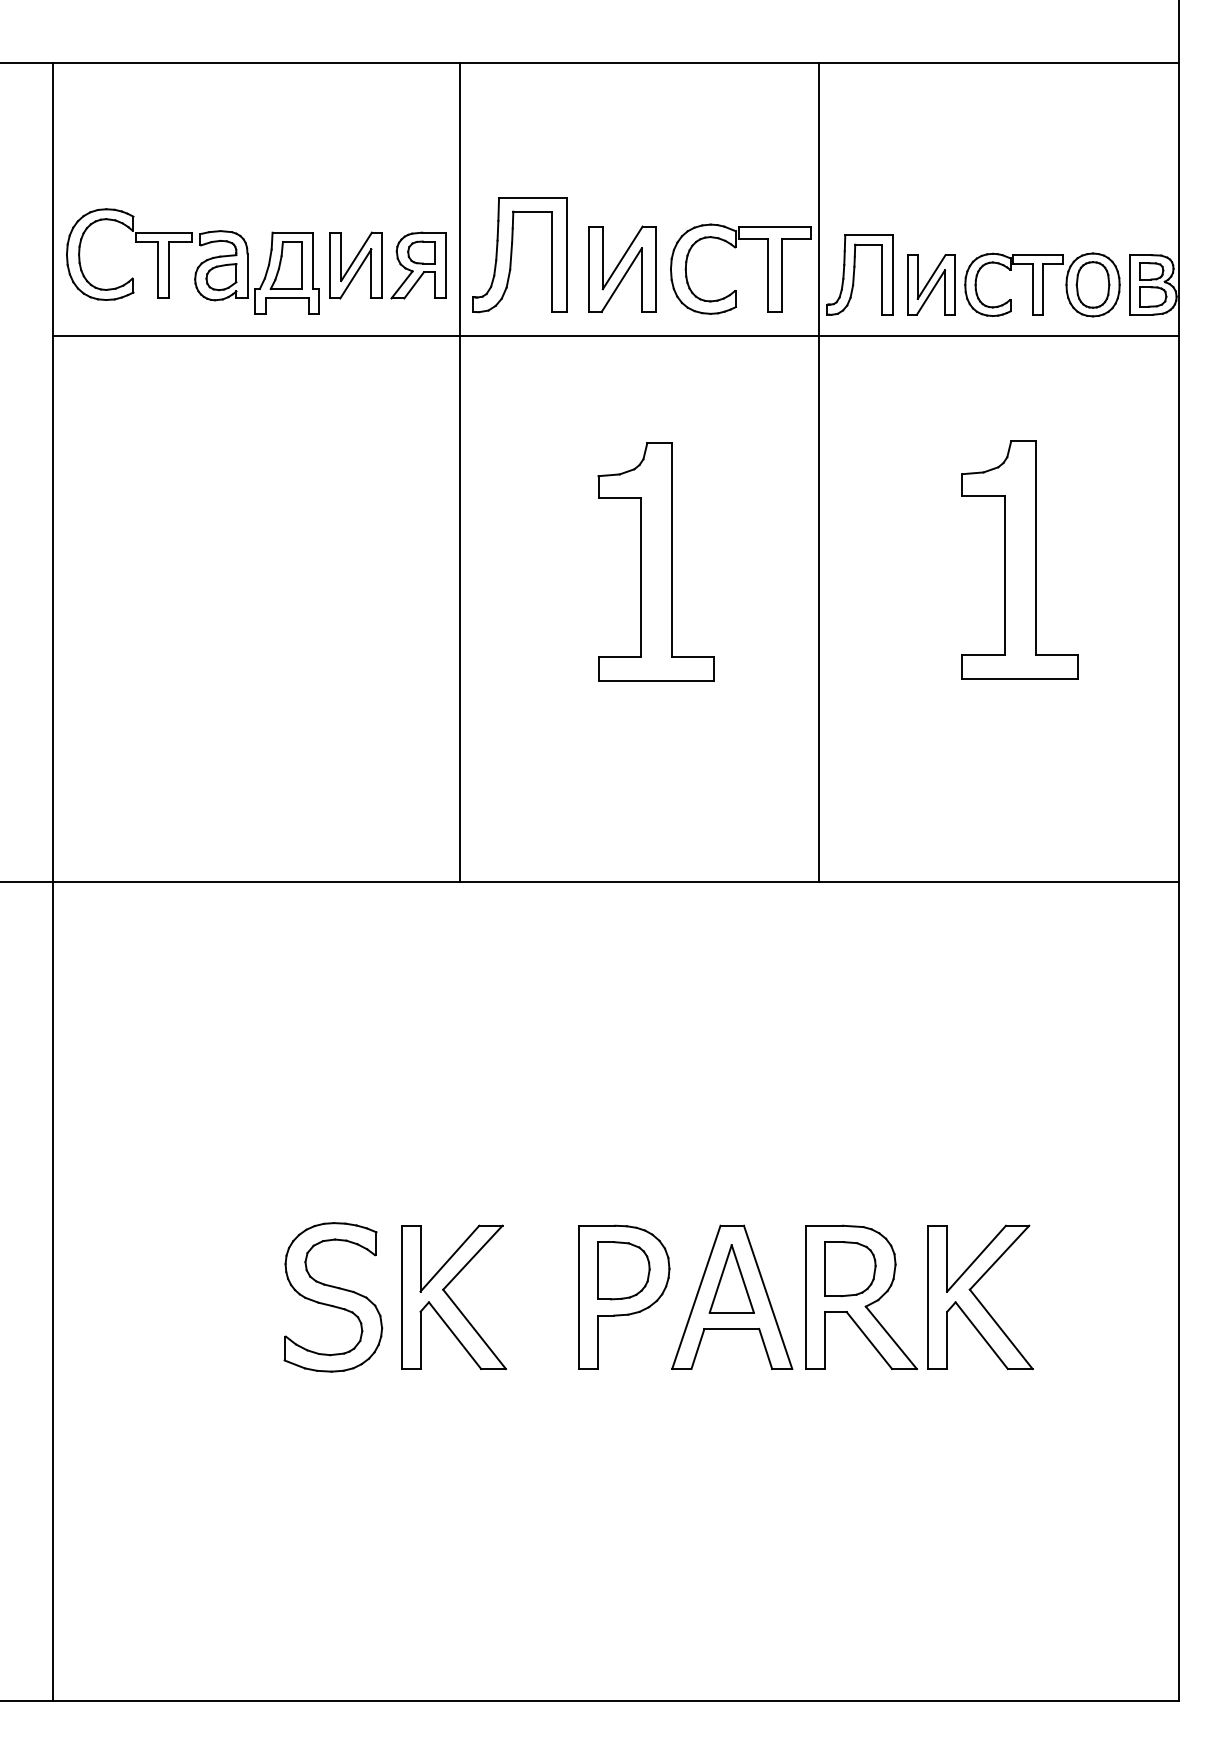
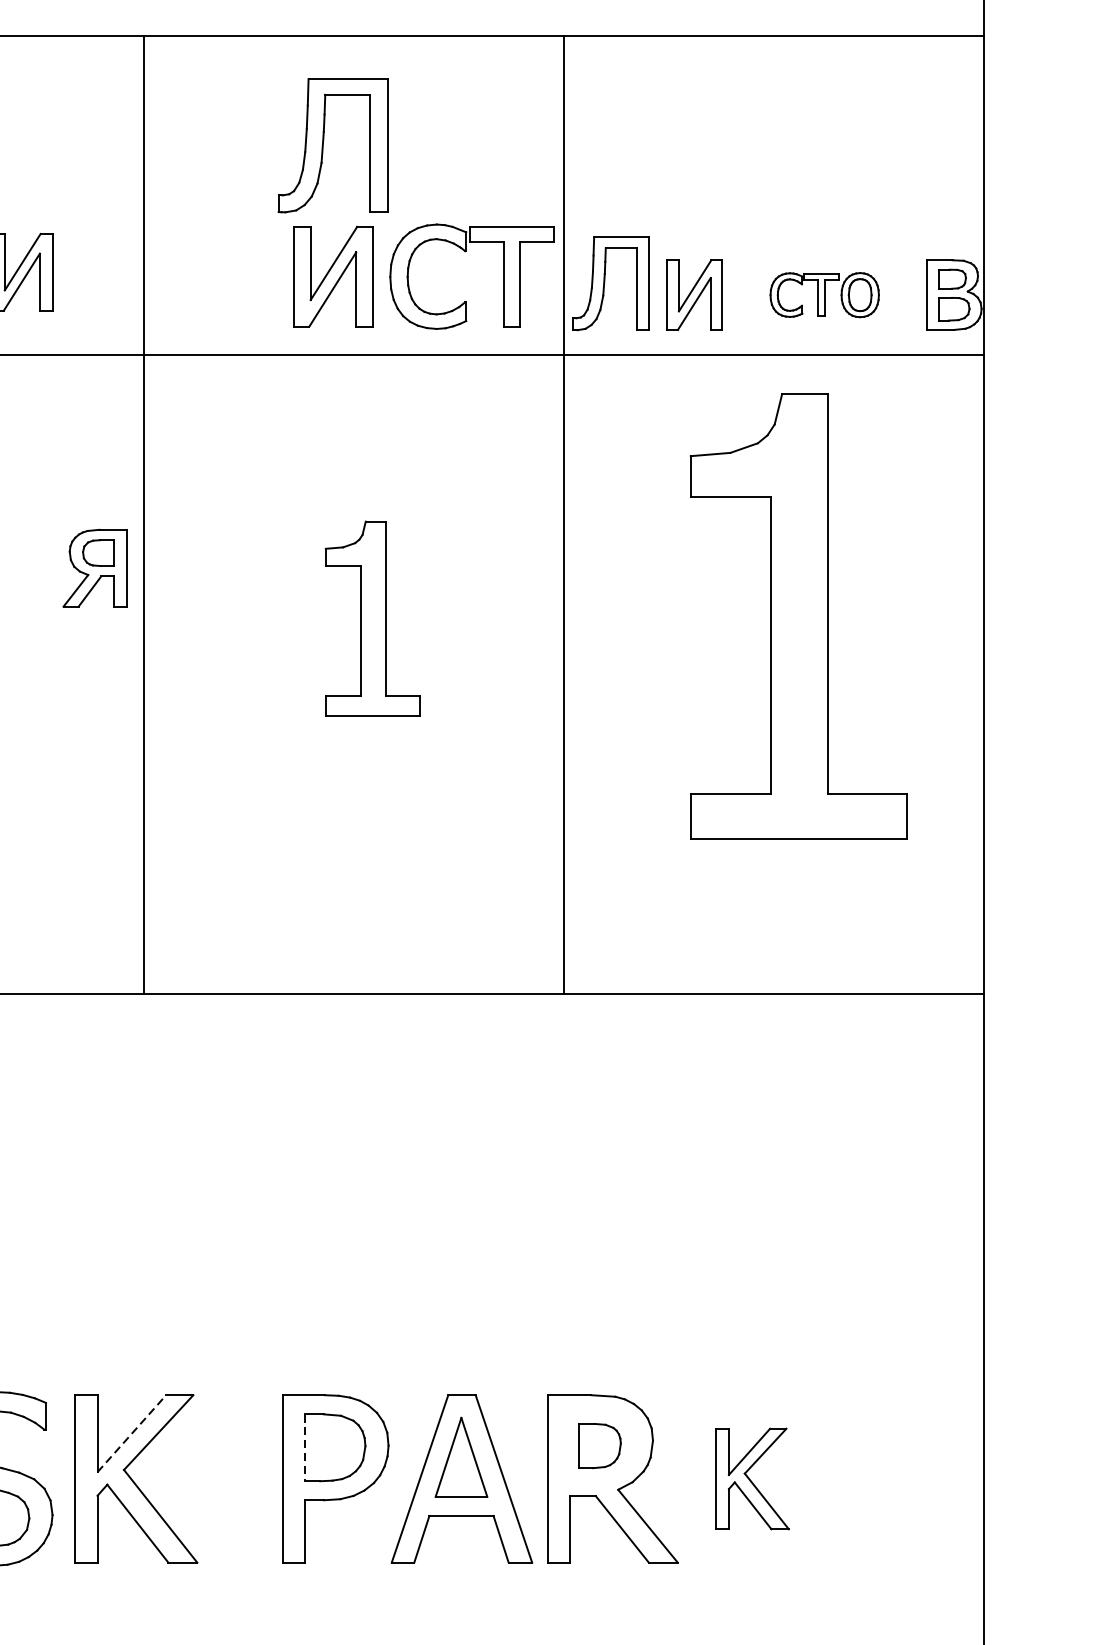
part: (512, 255) -> (324, 146), moved
part: (418, 265) -> (95, 568), moved
part: (1042, 284) -> (824, 294), size x0.6
part: (1019, 559) -> (797, 616), size x1.6
part: (655, 561) -> (372, 618), size x0.7
line: (450, 1258) -> (132, 1433), solid -> dashed
part: (850, 1269) -> (600, 1446), size x0.7
line: (598, 1270) -> (305, 1447), solid -> dashed
part: (980, 1297) -> (752, 1479), size x0.6

